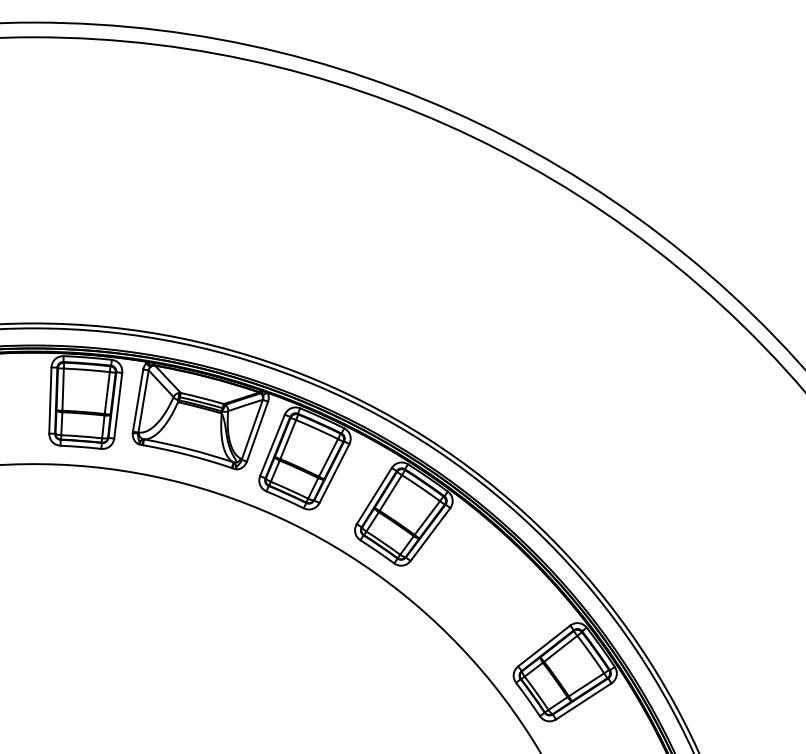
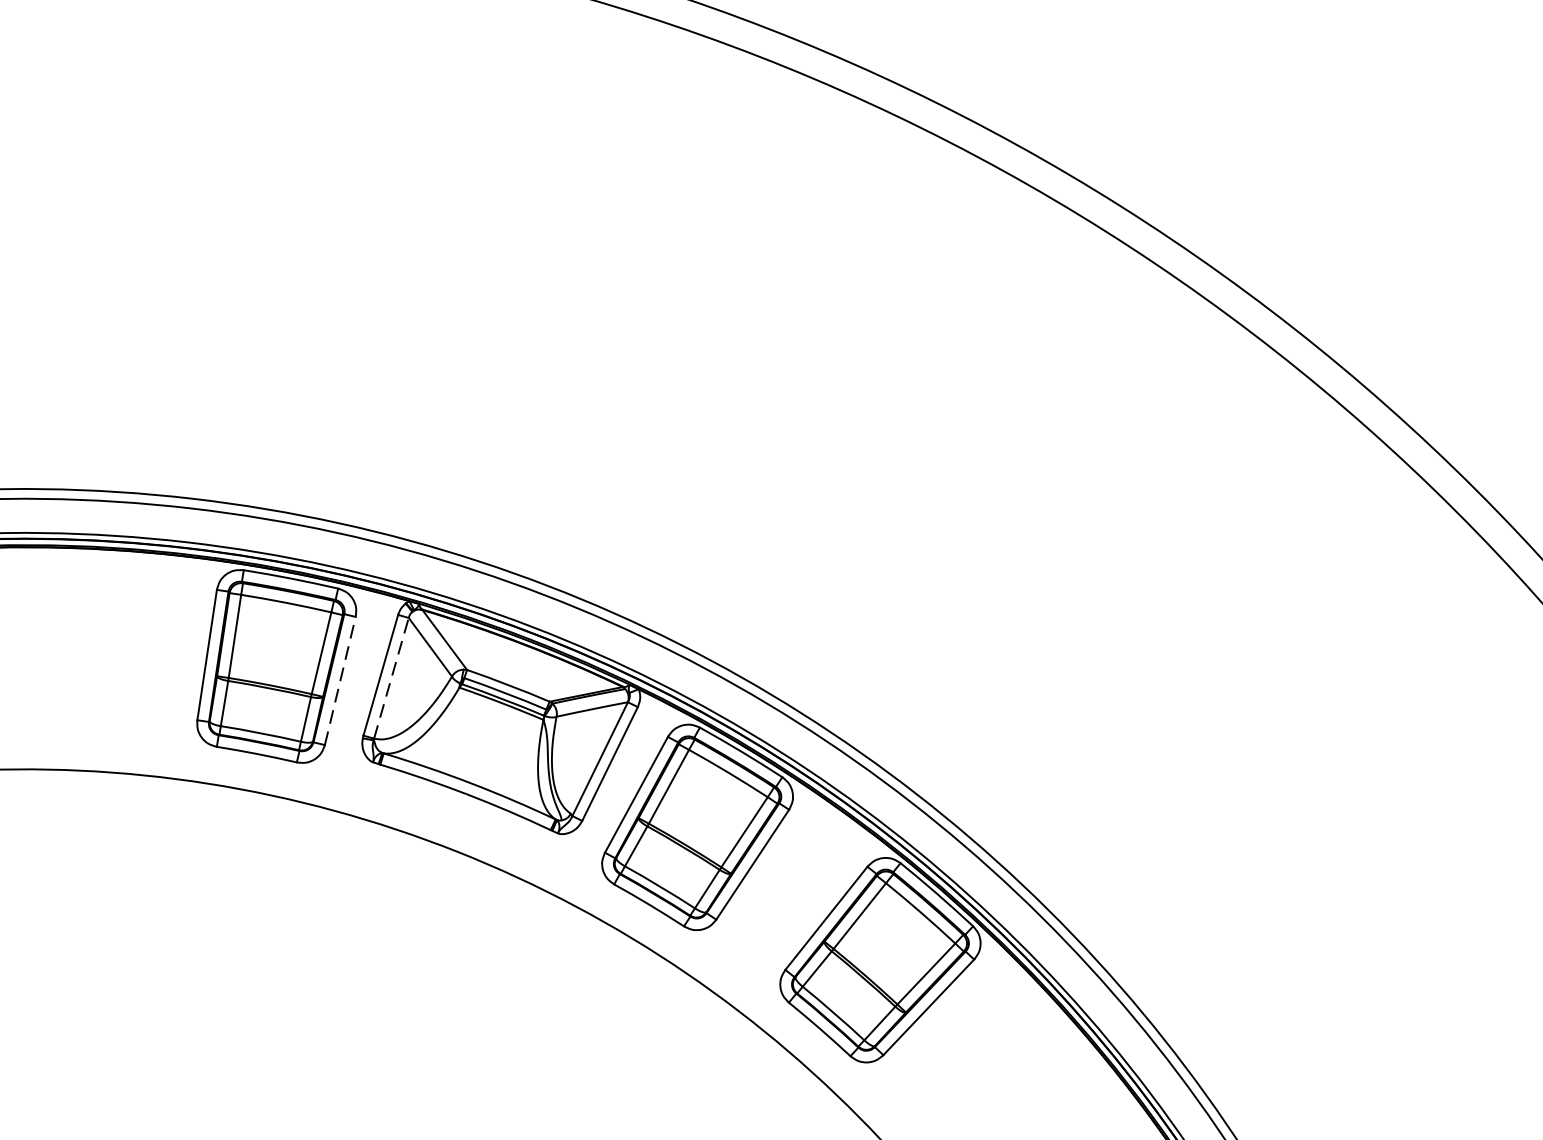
line: (143, 401) -> (391, 678), solid -> dashed
line: (118, 405) -> (340, 680), solid -> dashed

